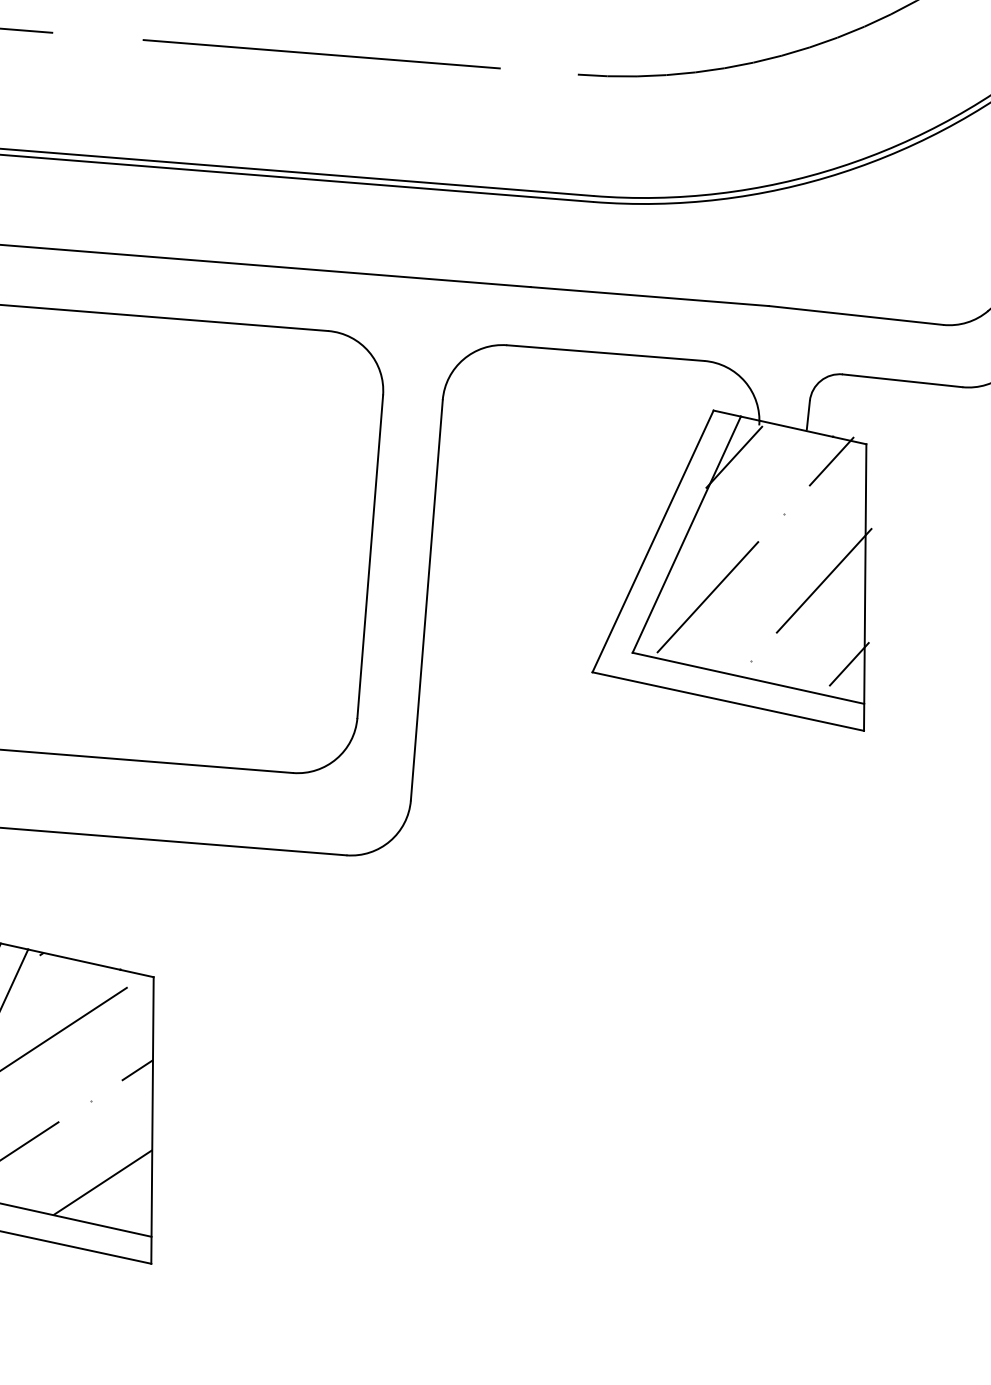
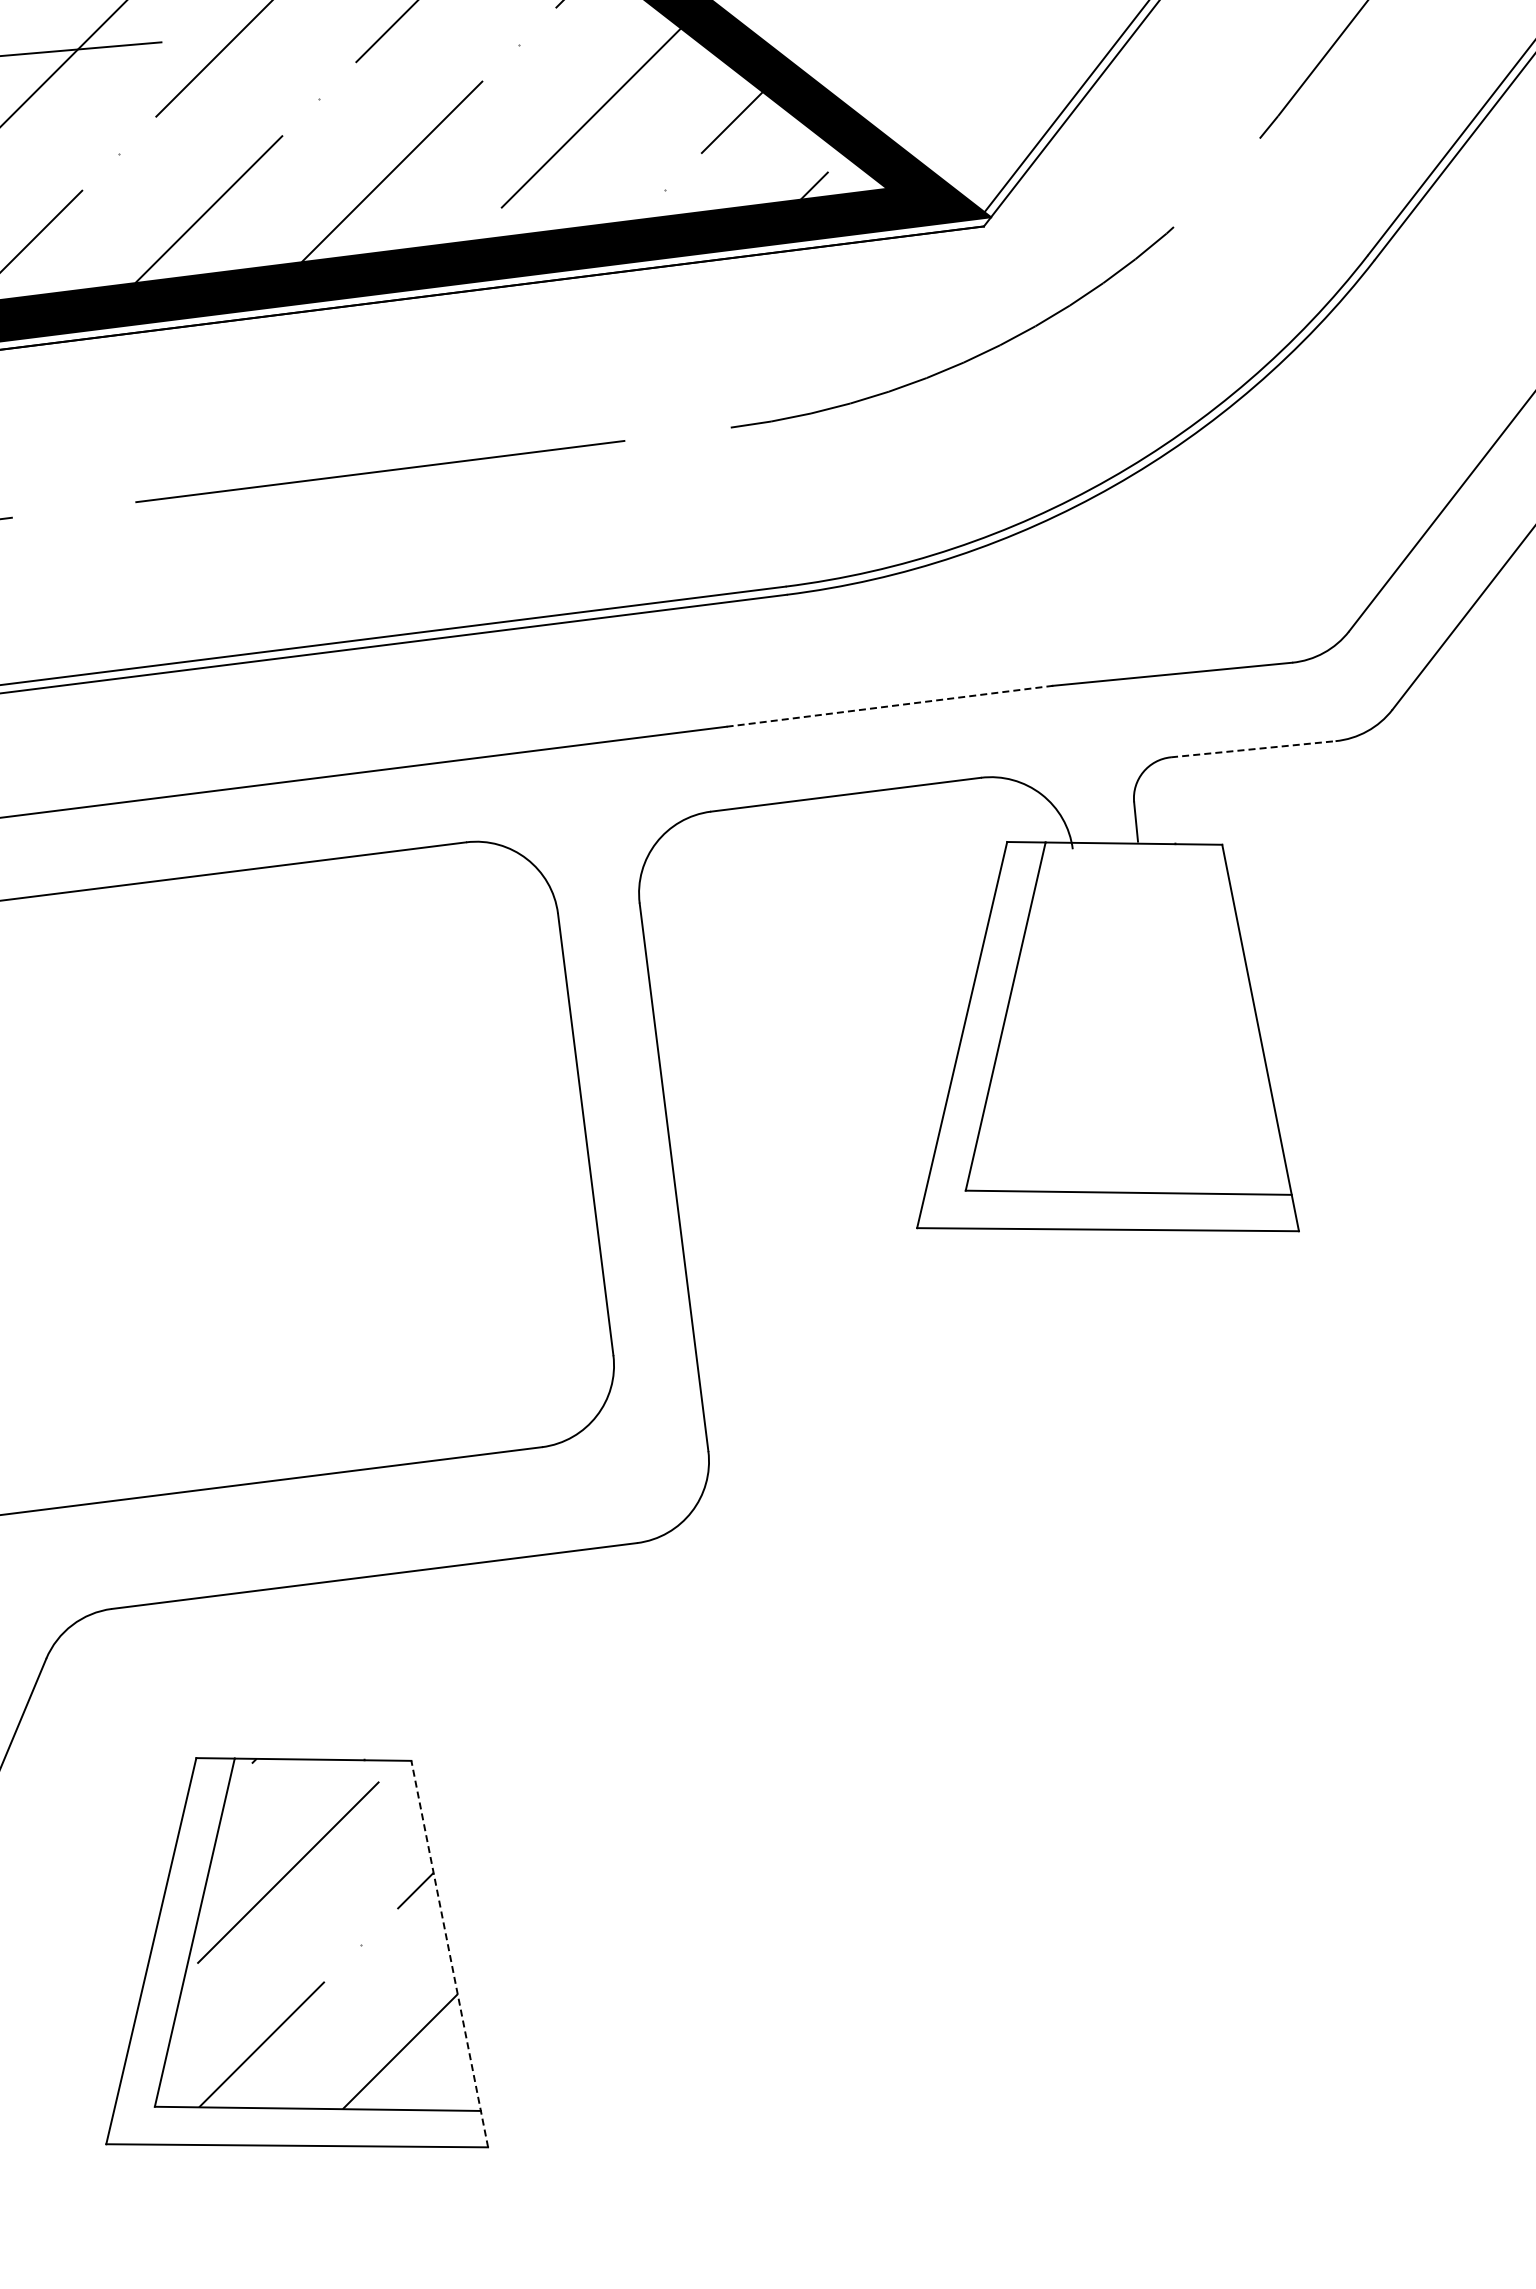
line: (649, 296) -> (889, 706), solid -> dashed
line: (902, 381) -> (1253, 749), solid -> dashed
hatch: (782, 550) -> (1139, 1011), removed
line: (152, 1120) -> (449, 1953), solid -> dashed

